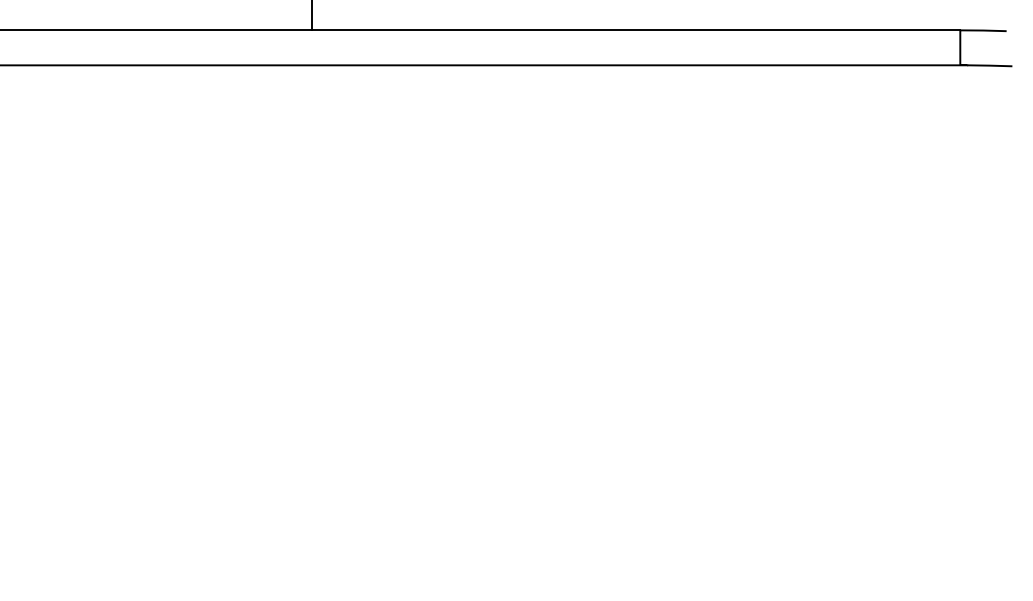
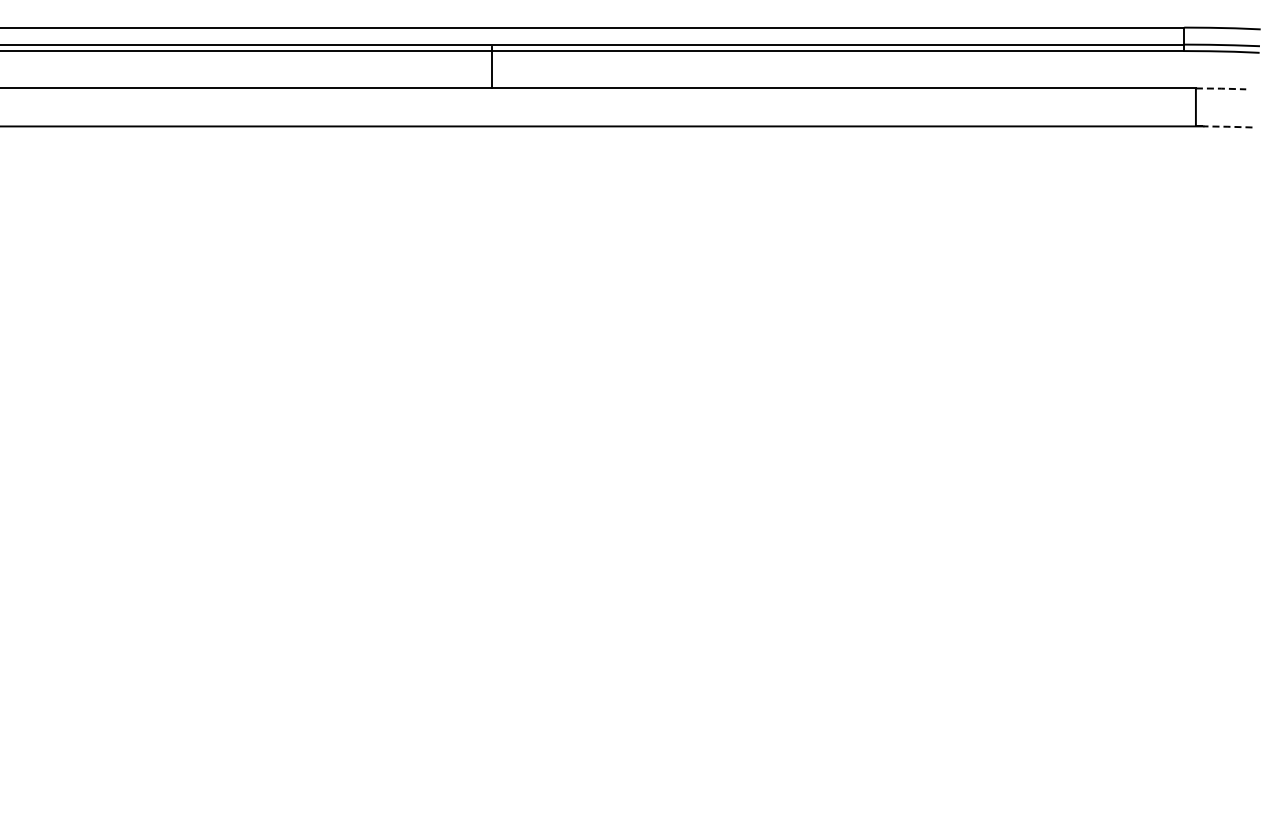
line: (983, 30) -> (1221, 88), solid -> dashed
line: (989, 65) -> (1227, 126), solid -> dashed

